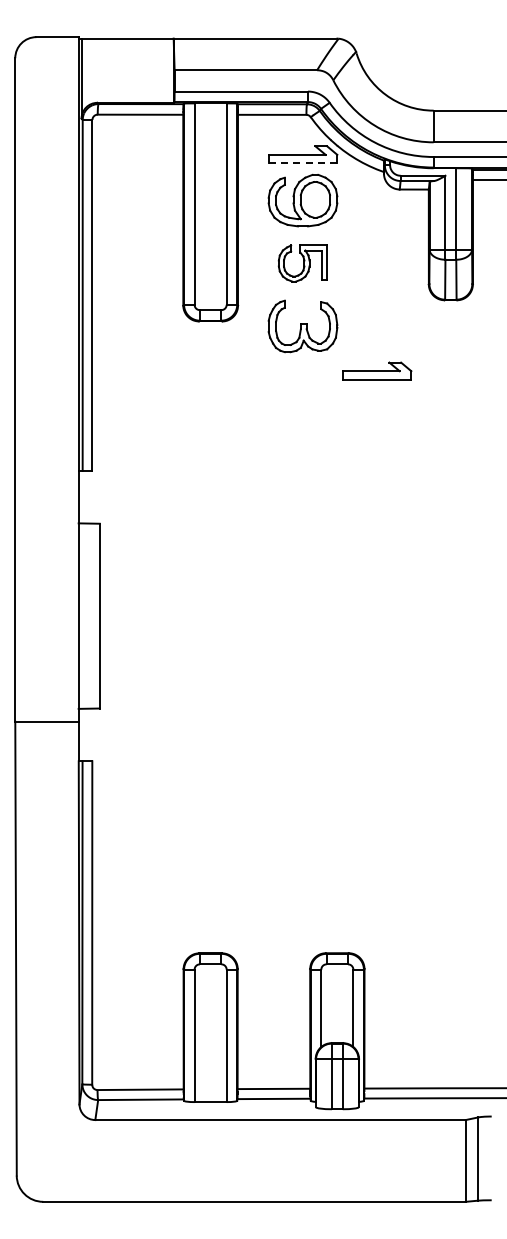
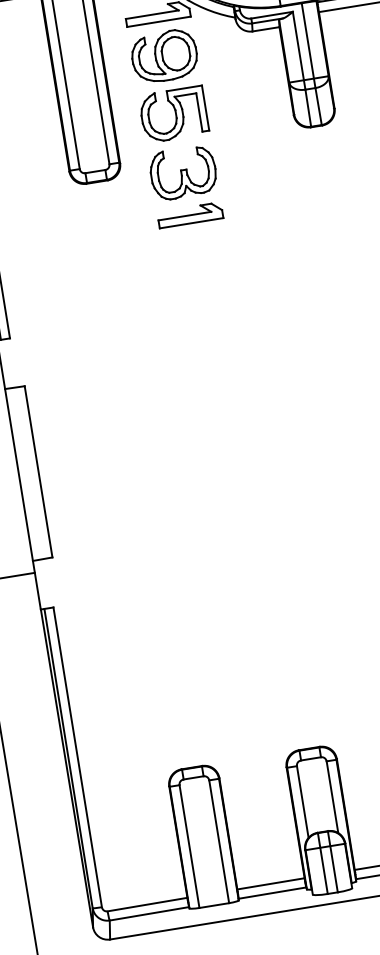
line: (303, 163) -> (159, 21), dashed -> solid
part: (302, 263) -> (173, 114), size x1.43
part: (377, 370) -> (190, 214), moved

